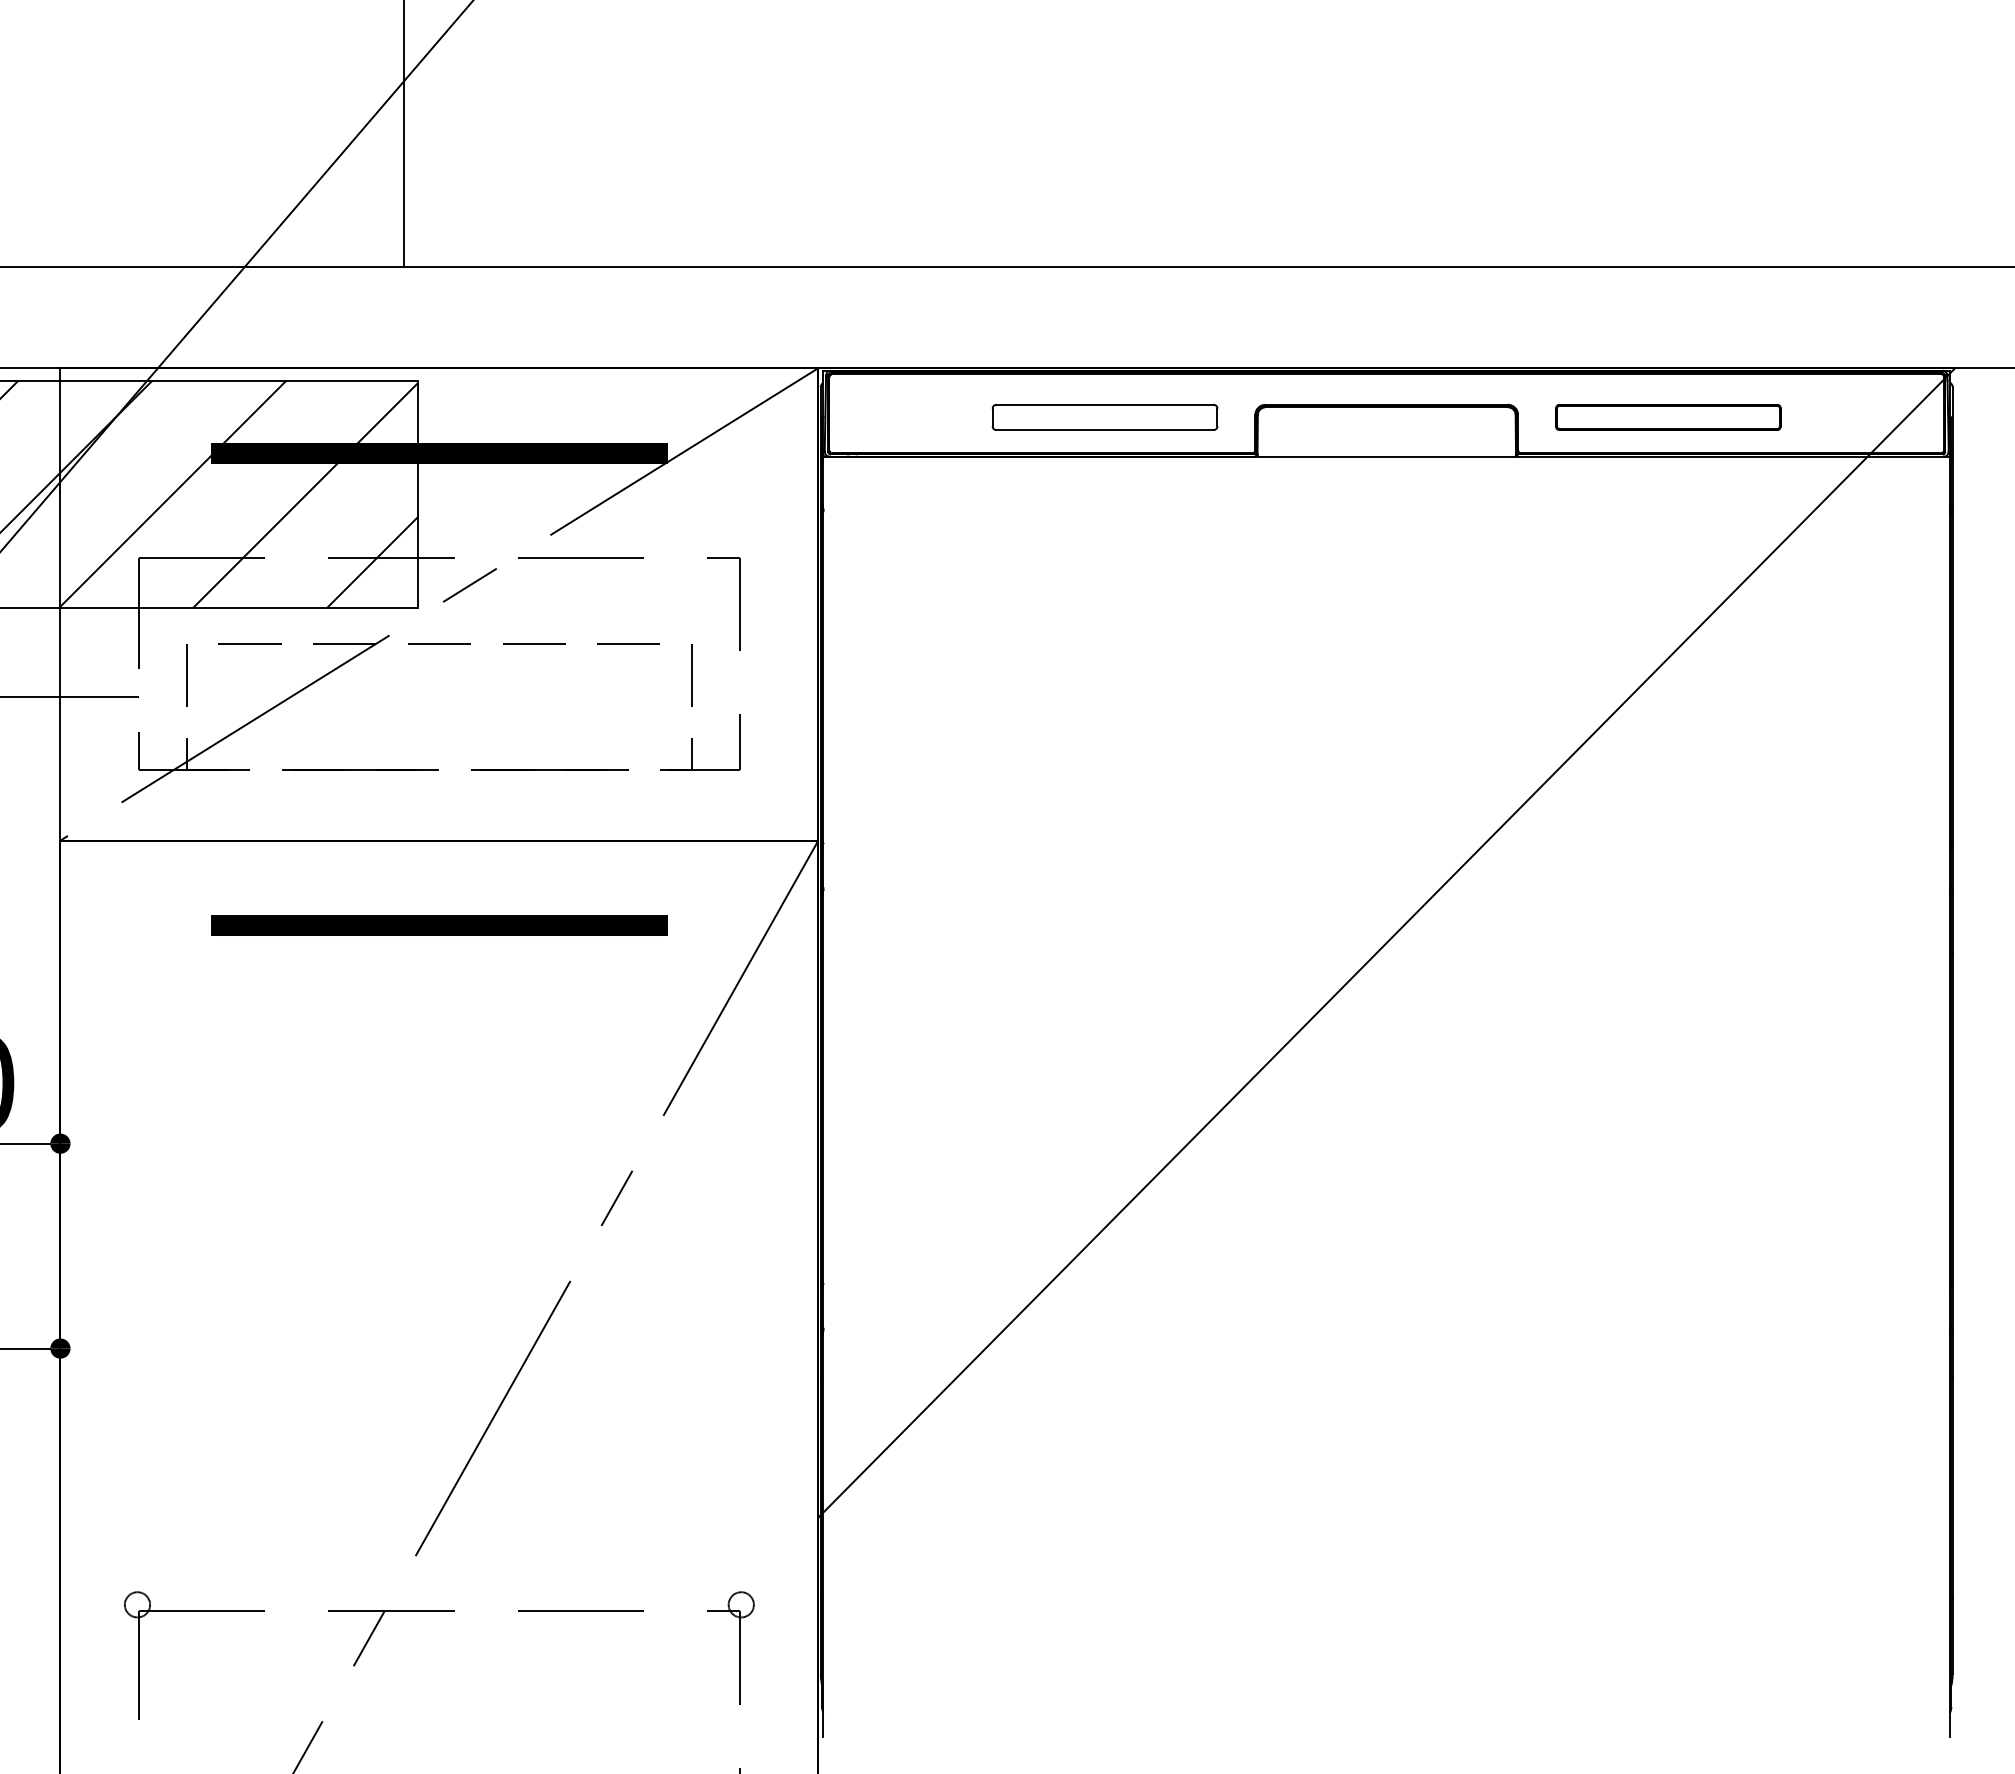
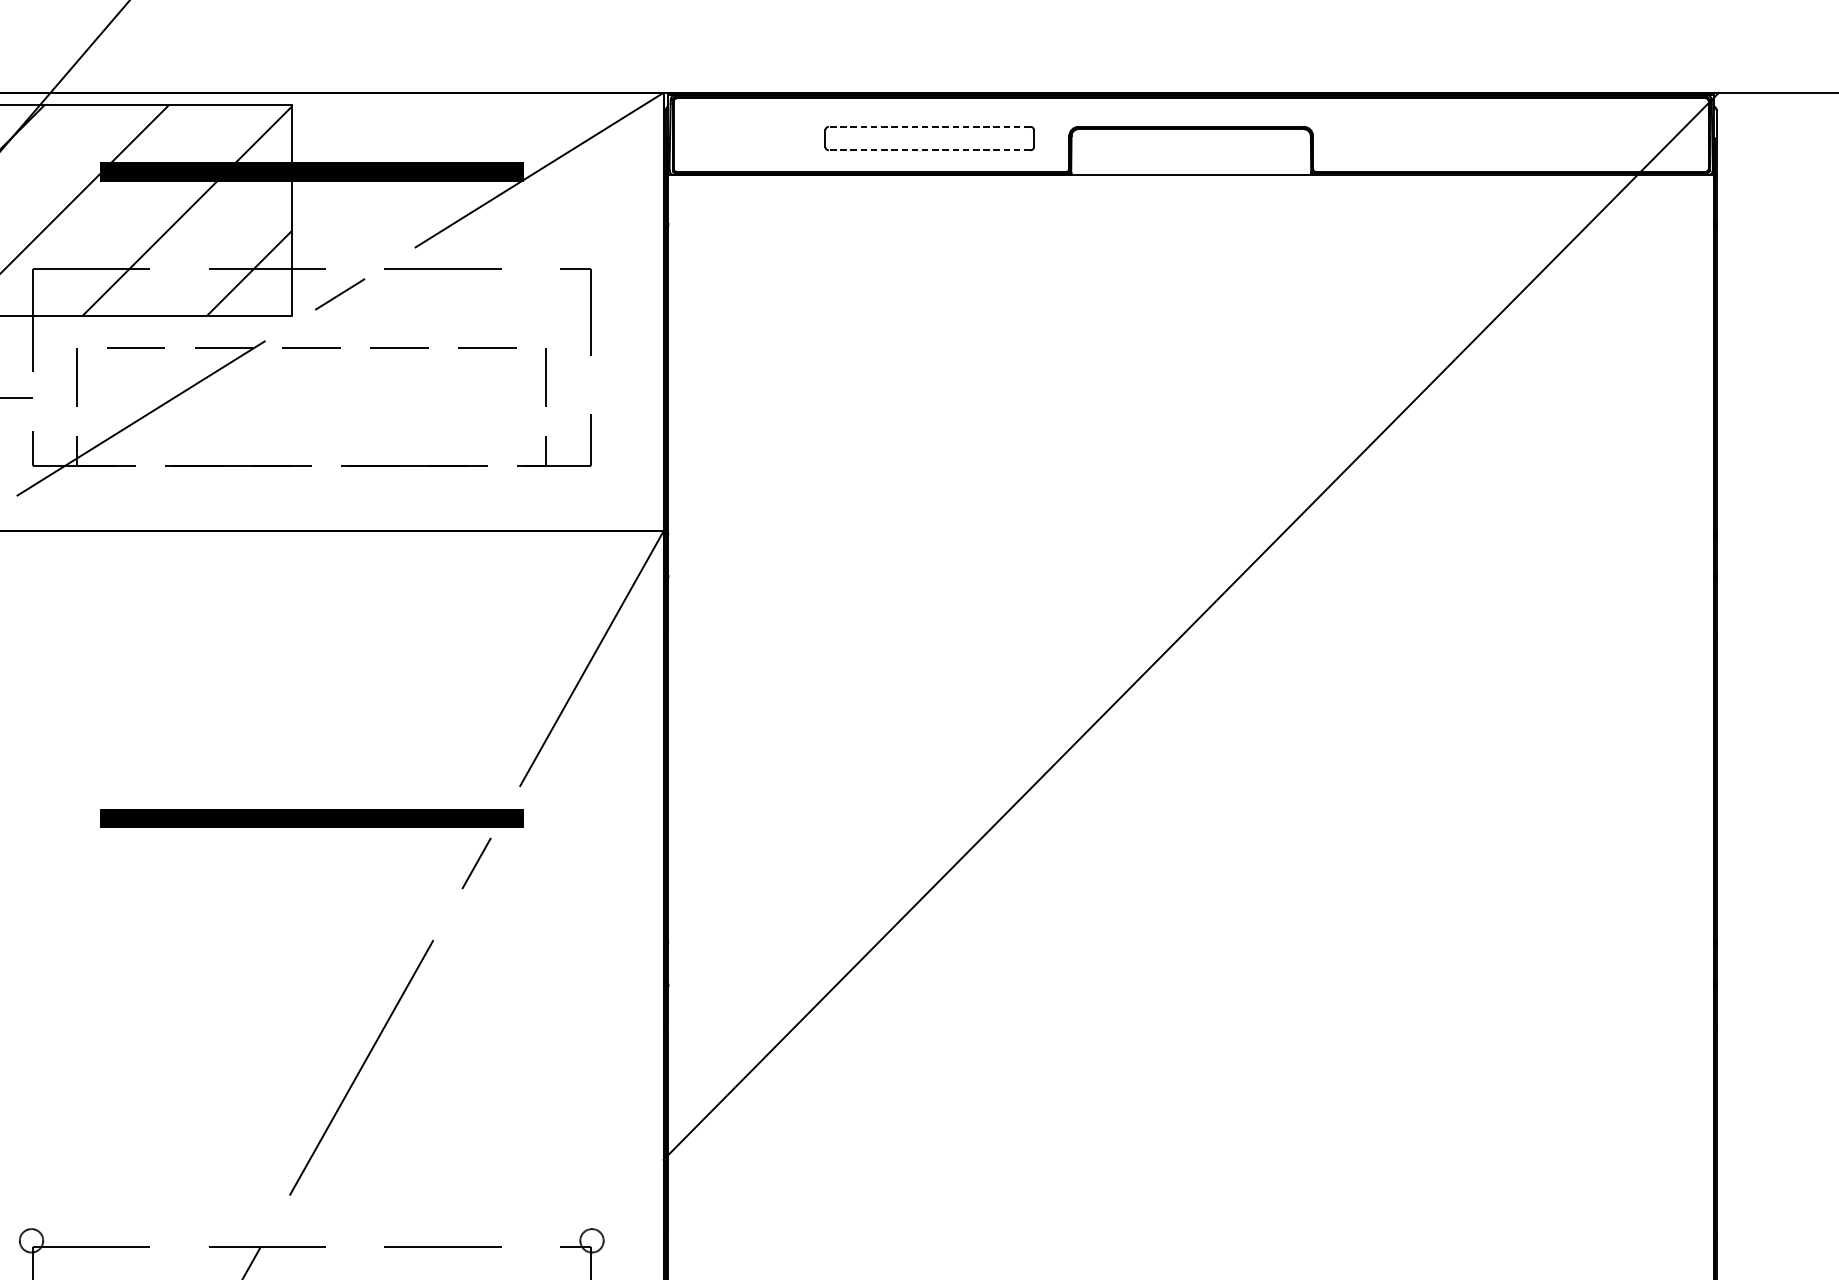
line: (1105, 404) -> (930, 126), solid -> dashed
part: (1668, 417) -> (1452, 138), removed
line: (1105, 430) -> (930, 150), solid -> dashed
part: (439, 925) -> (311, 818), moved

